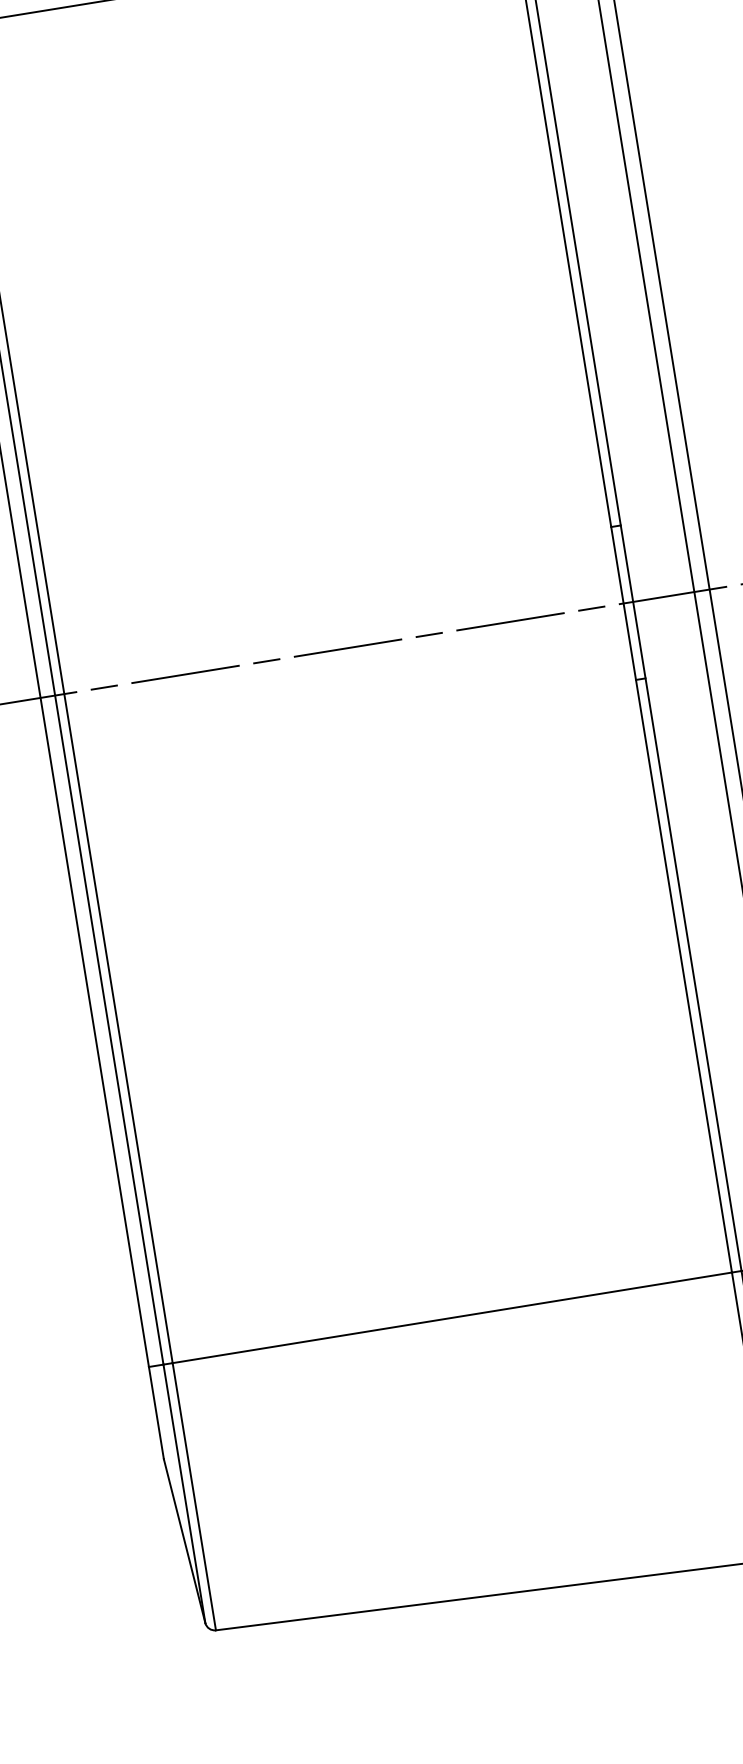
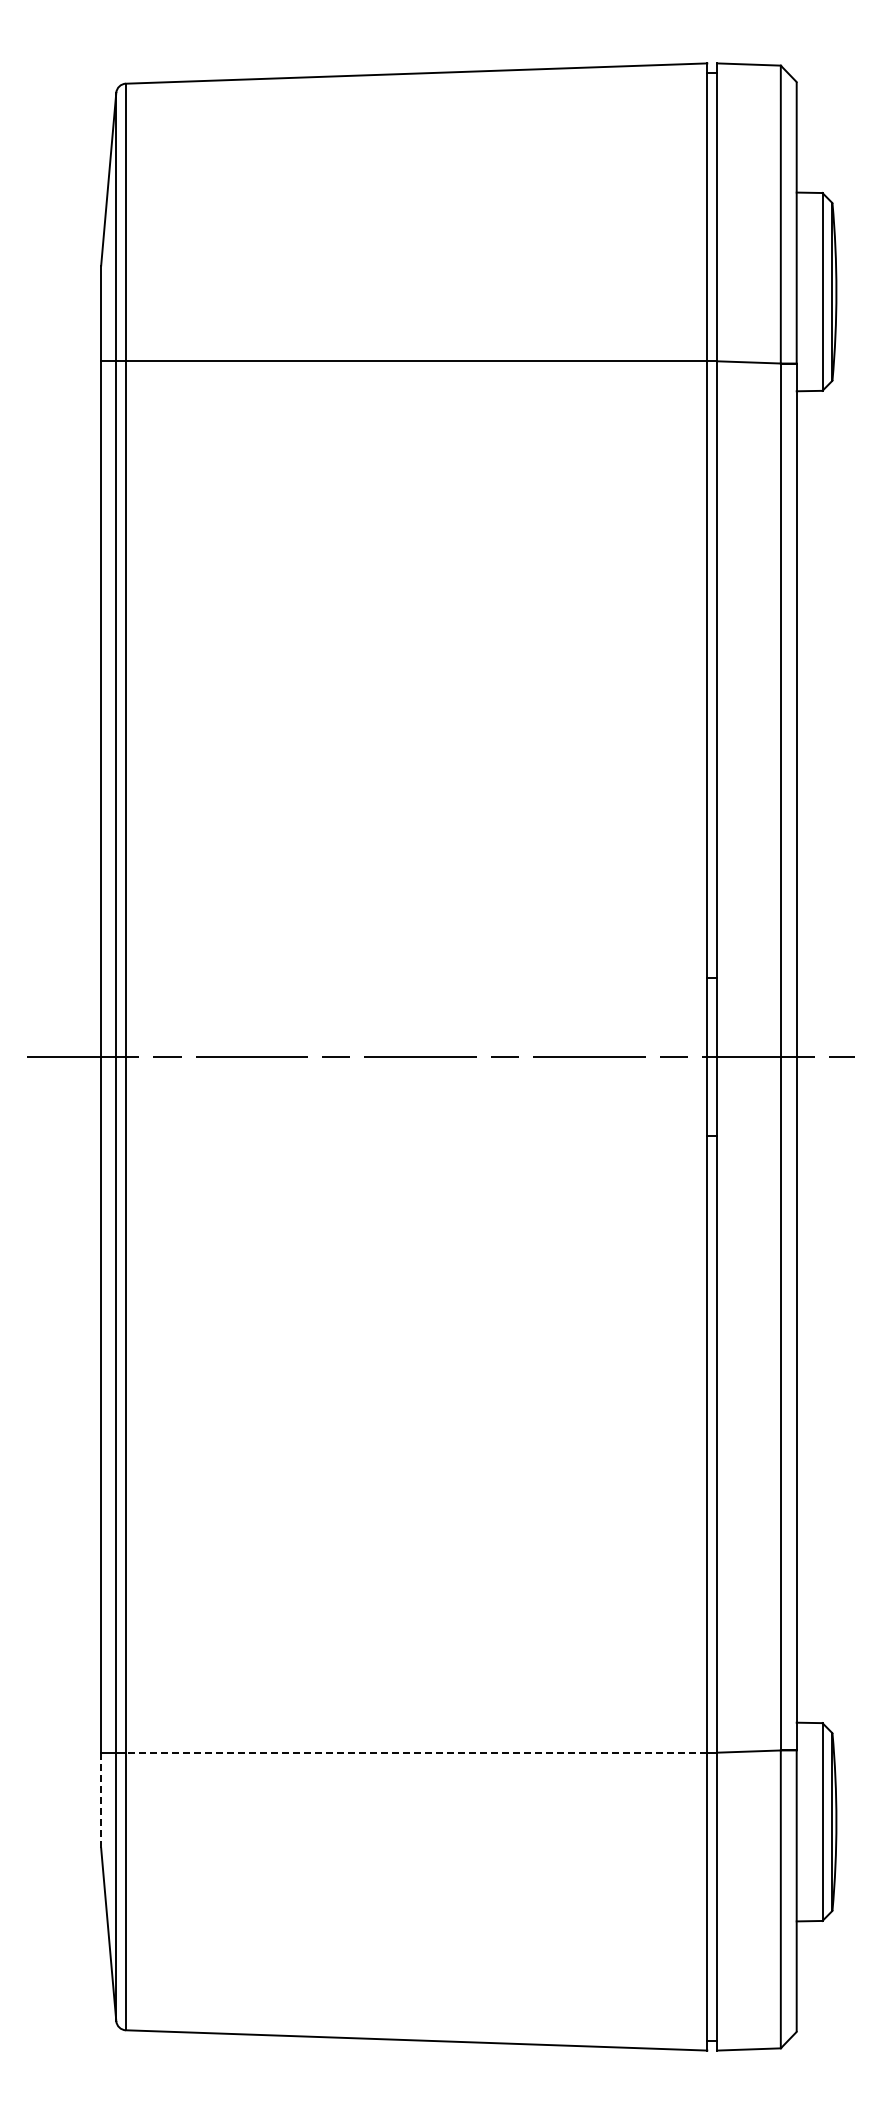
line: (452, 1317) -> (416, 1752), solid -> dashed
line: (156, 1413) -> (101, 1800), solid -> dashed

